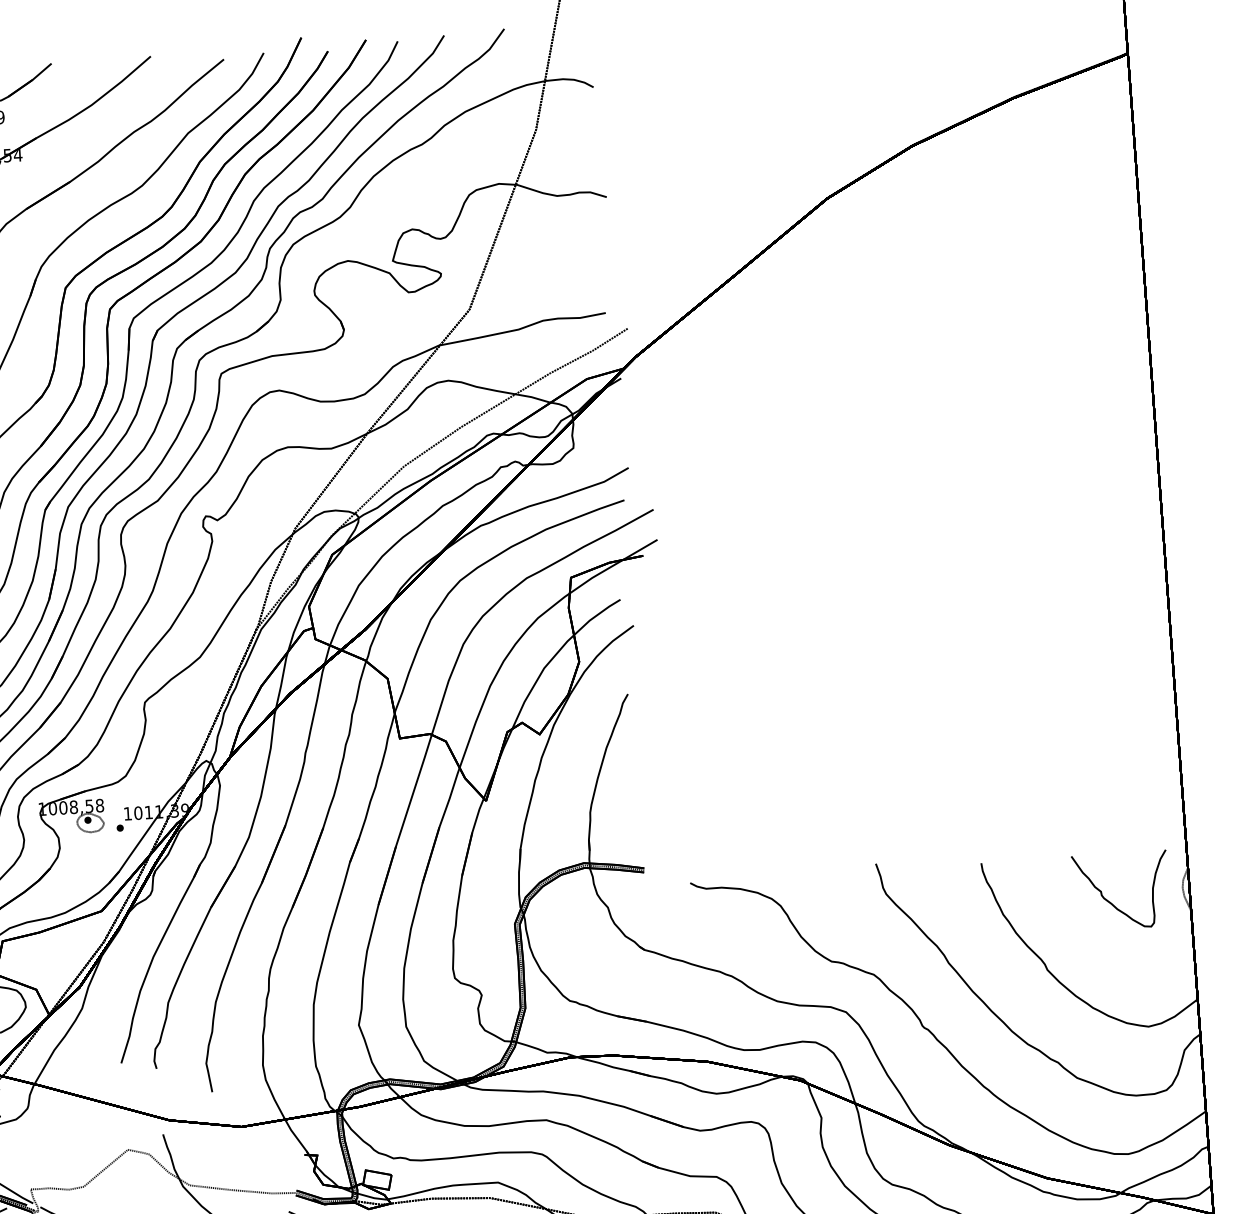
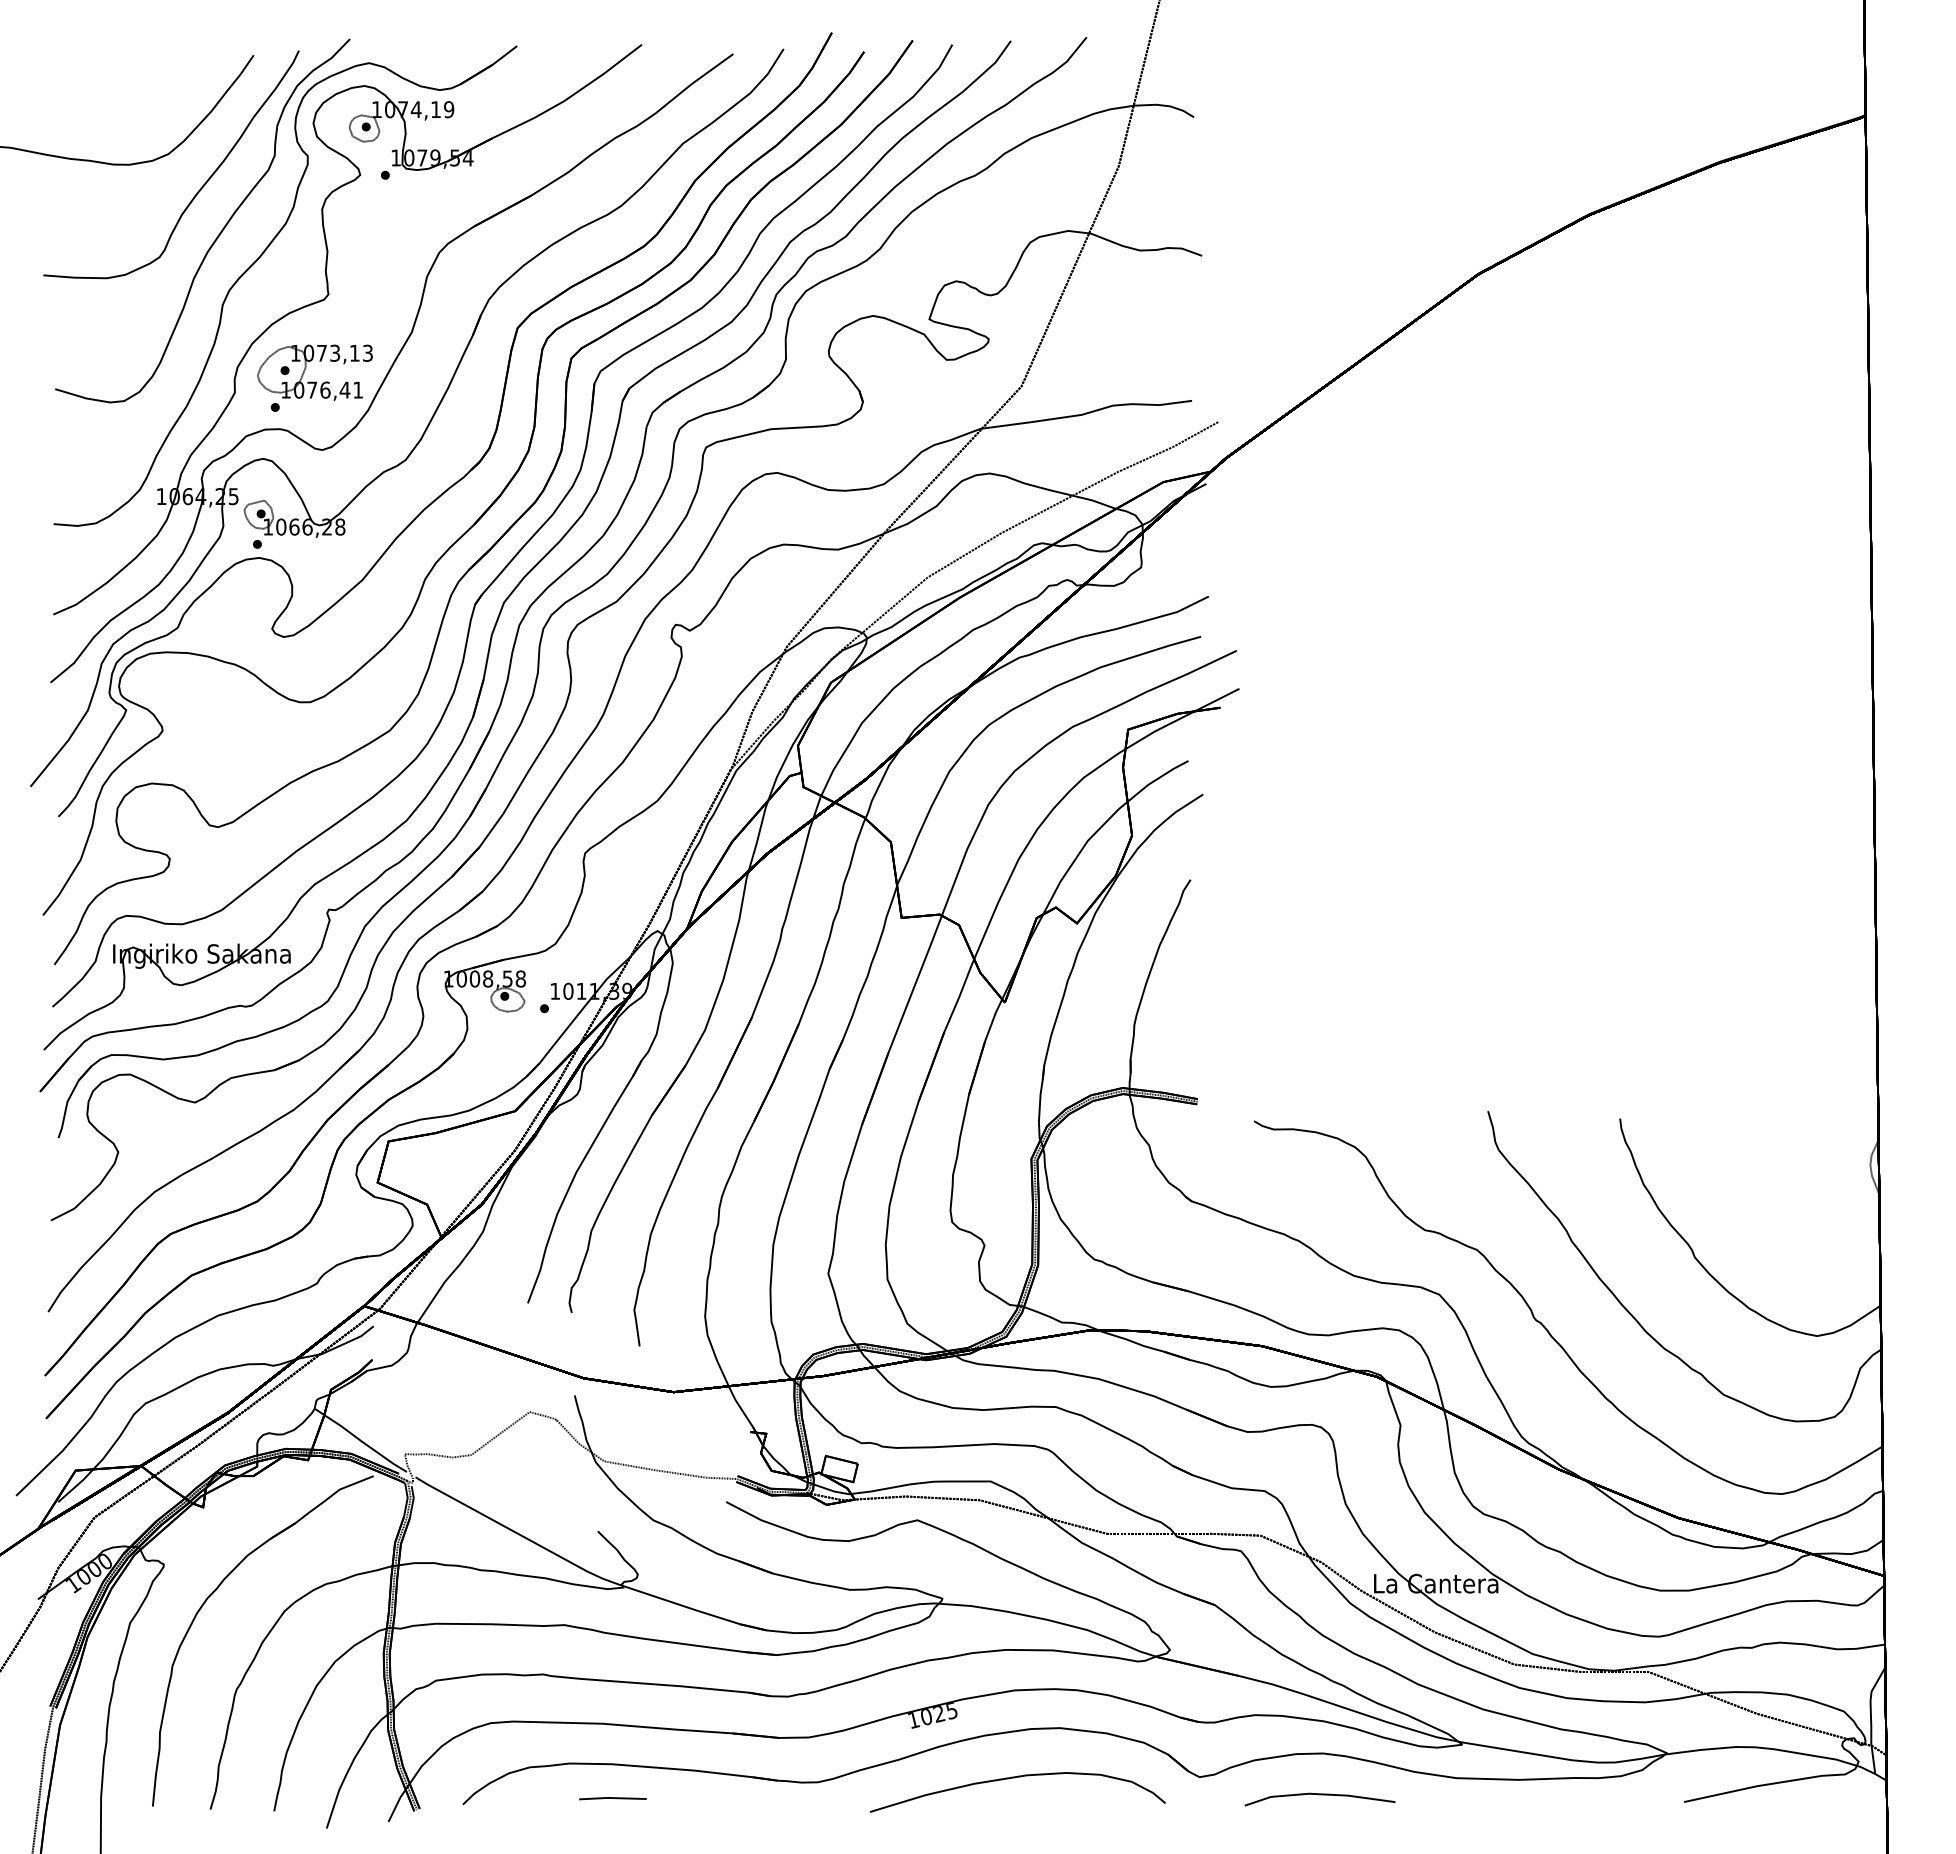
part: (1110, 901) -> (1778, 1176), removed

